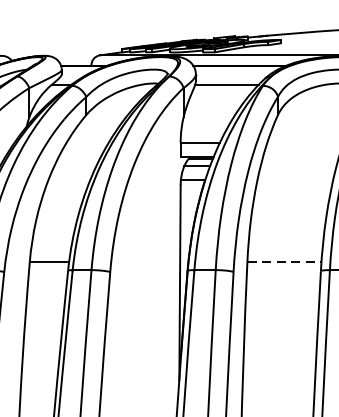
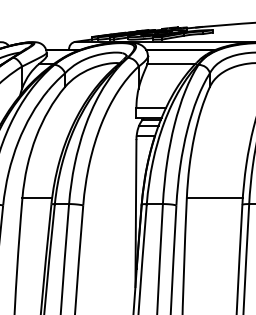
line: (284, 261) -> (214, 197), dashed -> solid

